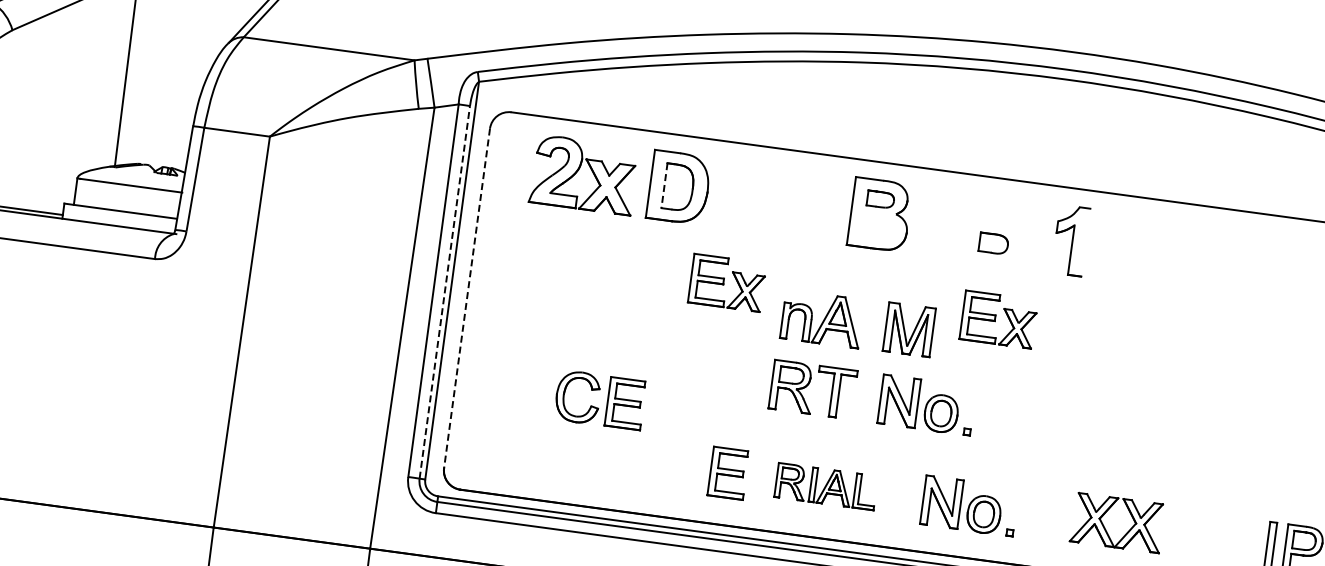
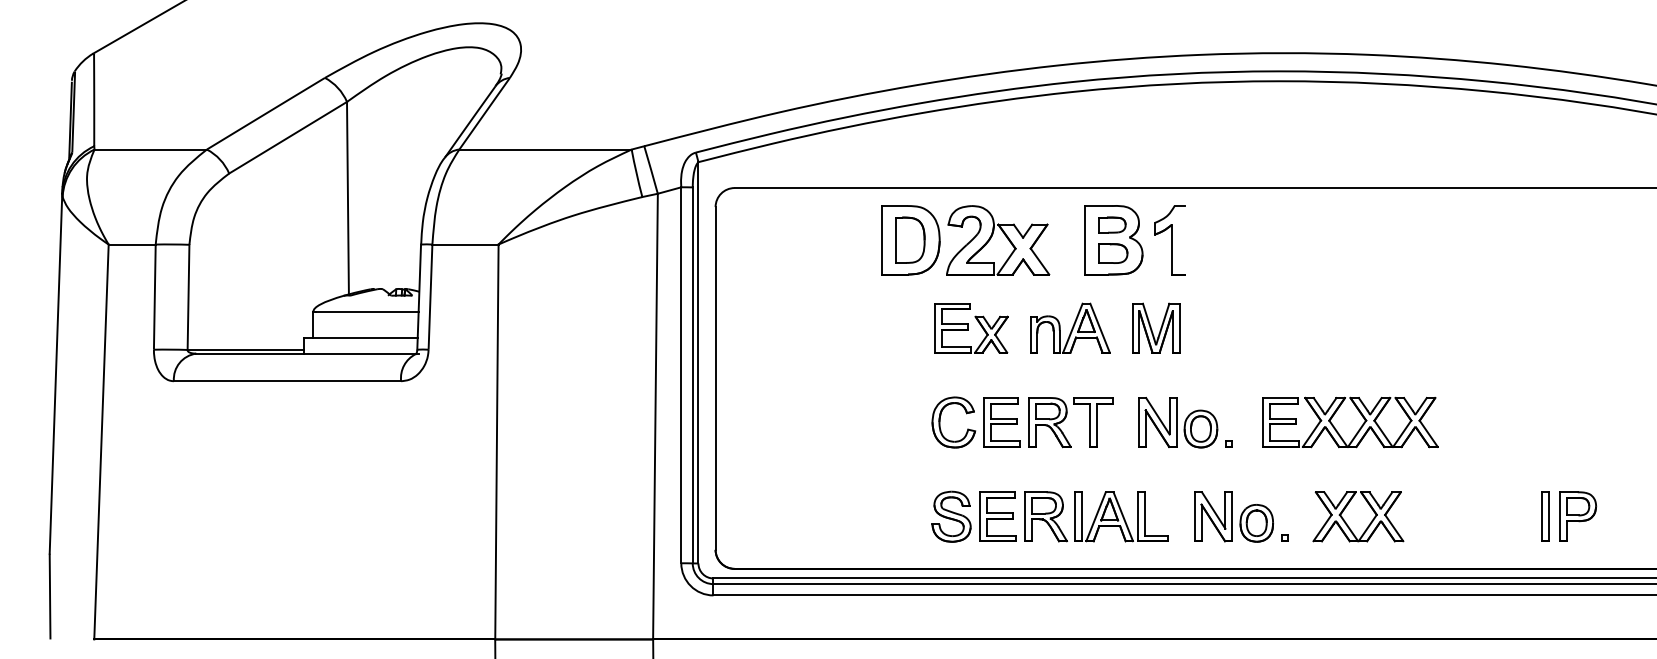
part: (579, 170) -> (992, 236), moved
line: (664, 185) -> (896, 240), dashed -> solid
part: (1070, 240) -> (1169, 240), moved
part: (994, 243) -> (1113, 253), moved
line: (444, 292) -> (692, 375), dashed -> solid
line: (466, 298) -> (715, 378), dashed -> solid
part: (822, 318) -> (1070, 327), moved
part: (998, 319) -> (1245, 328), removed
part: (909, 329) -> (1156, 327), moved
part: (596, 406) -> (973, 429), moved
part: (1097, 435) -> (1358, 429), added
part: (682, 466) -> (951, 516), added
part: (826, 486) -> (1096, 516), size x1.43
part: (1105, 528) -> (1347, 523), moved

